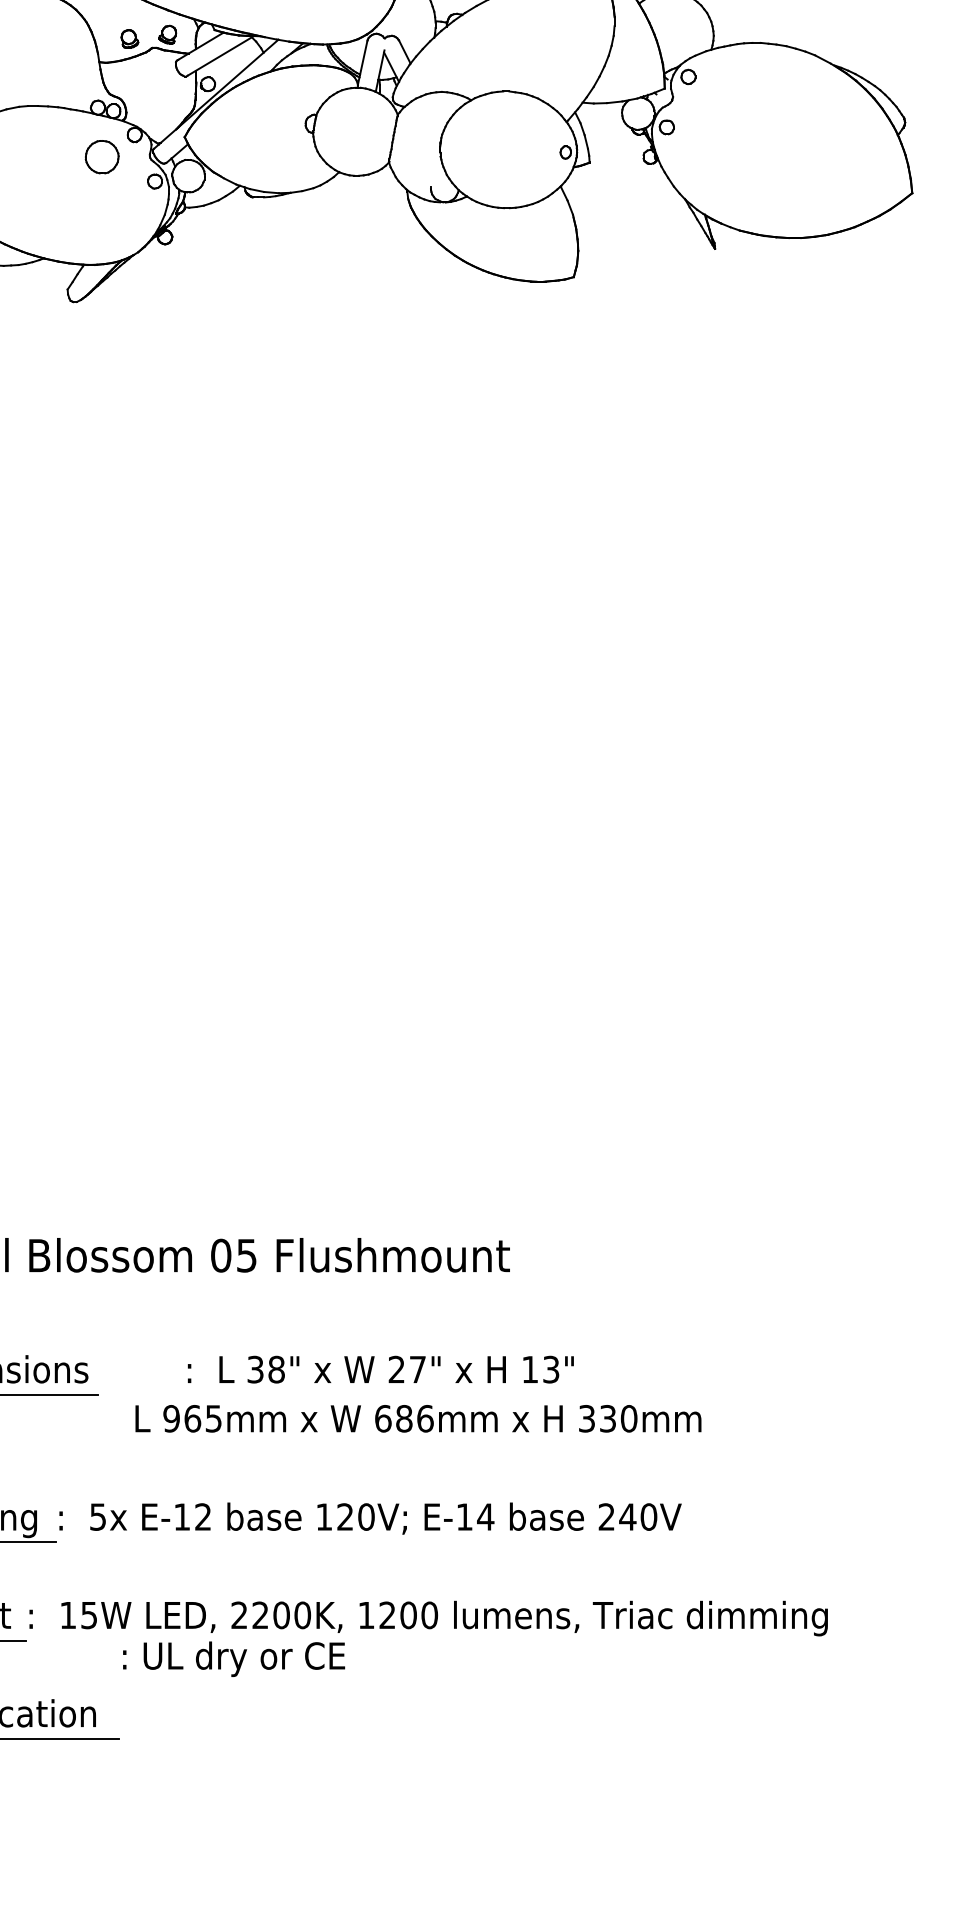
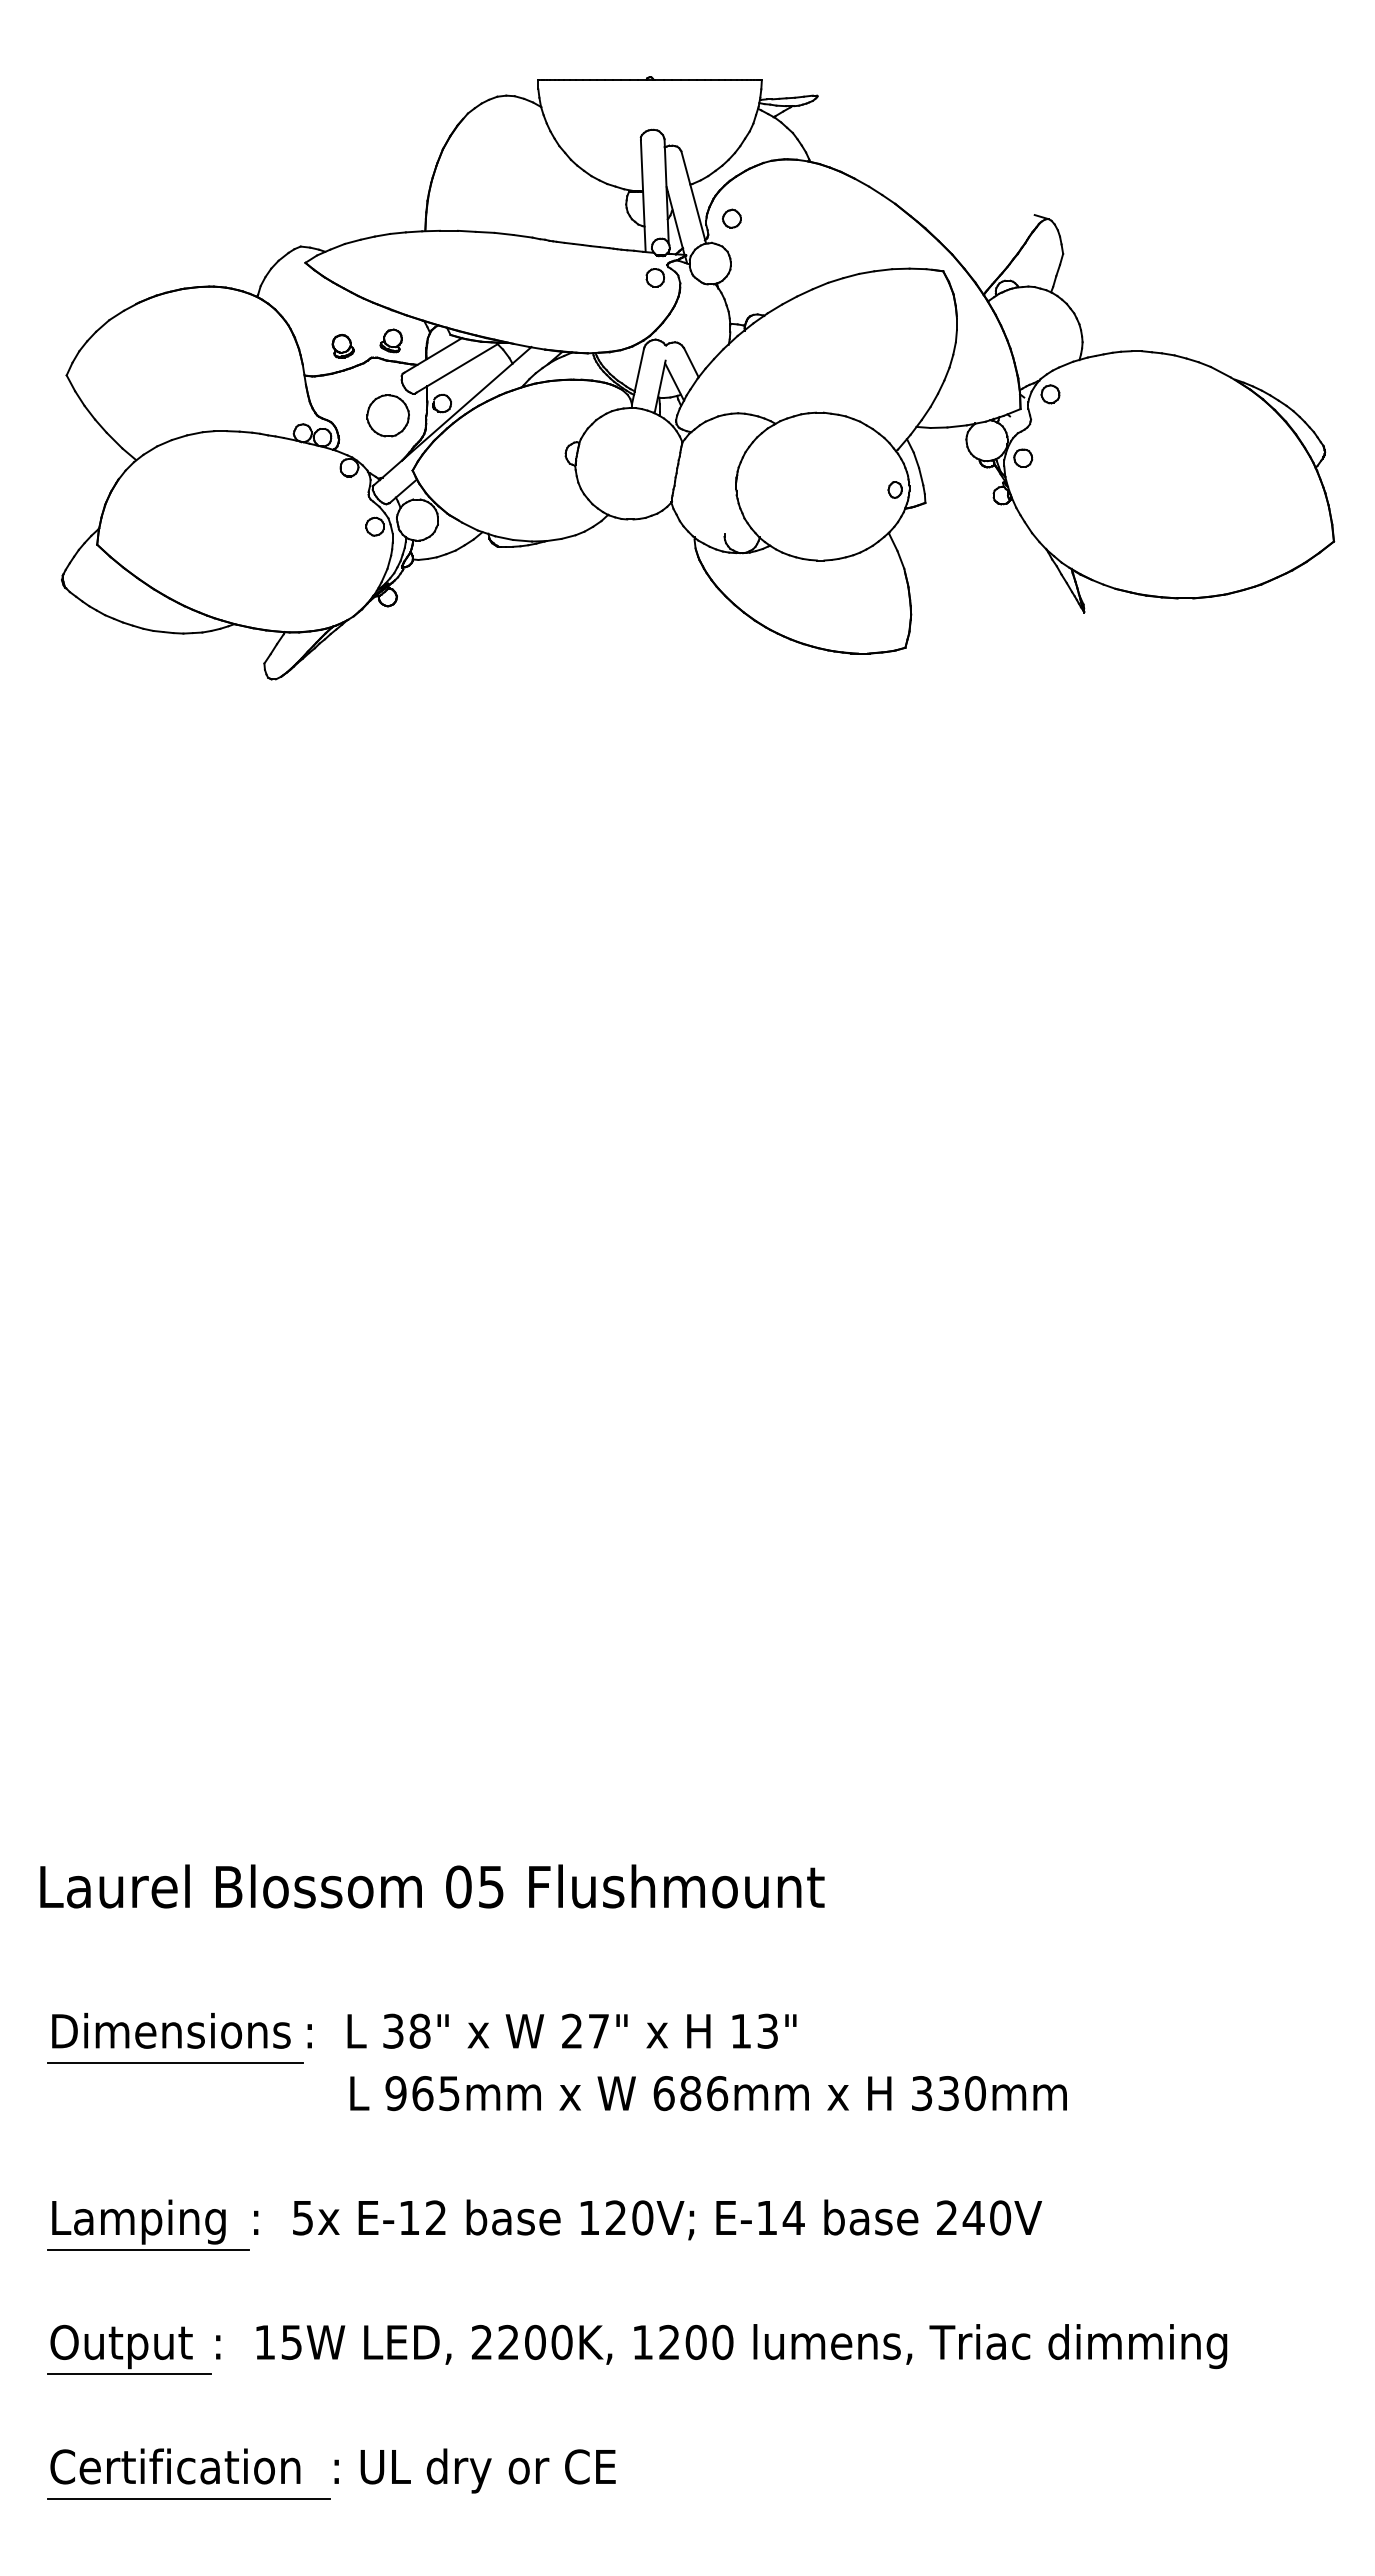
part: (101, 156) -> (387, 415), moved
text: (380, 1369) -> (551, 2030), moved
text: (233, 1658) -> (474, 2470), moved

